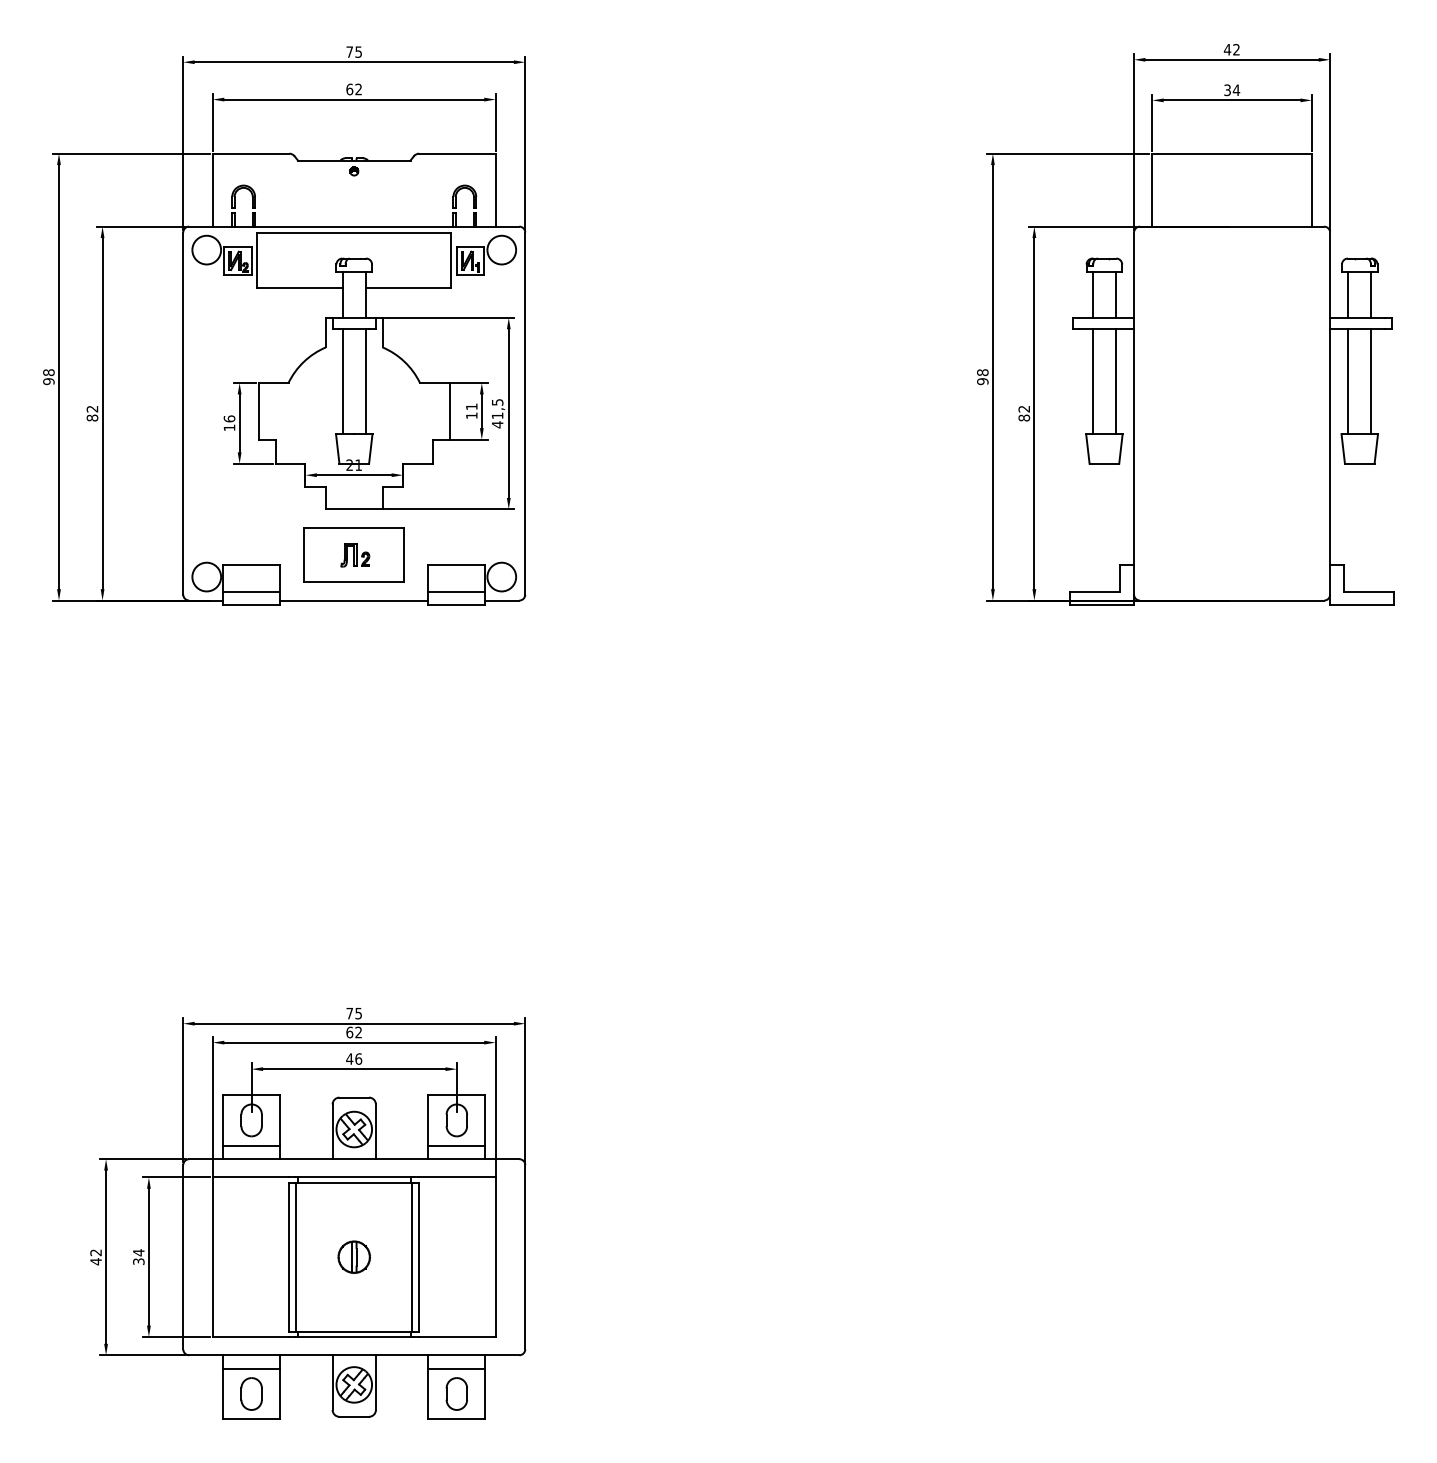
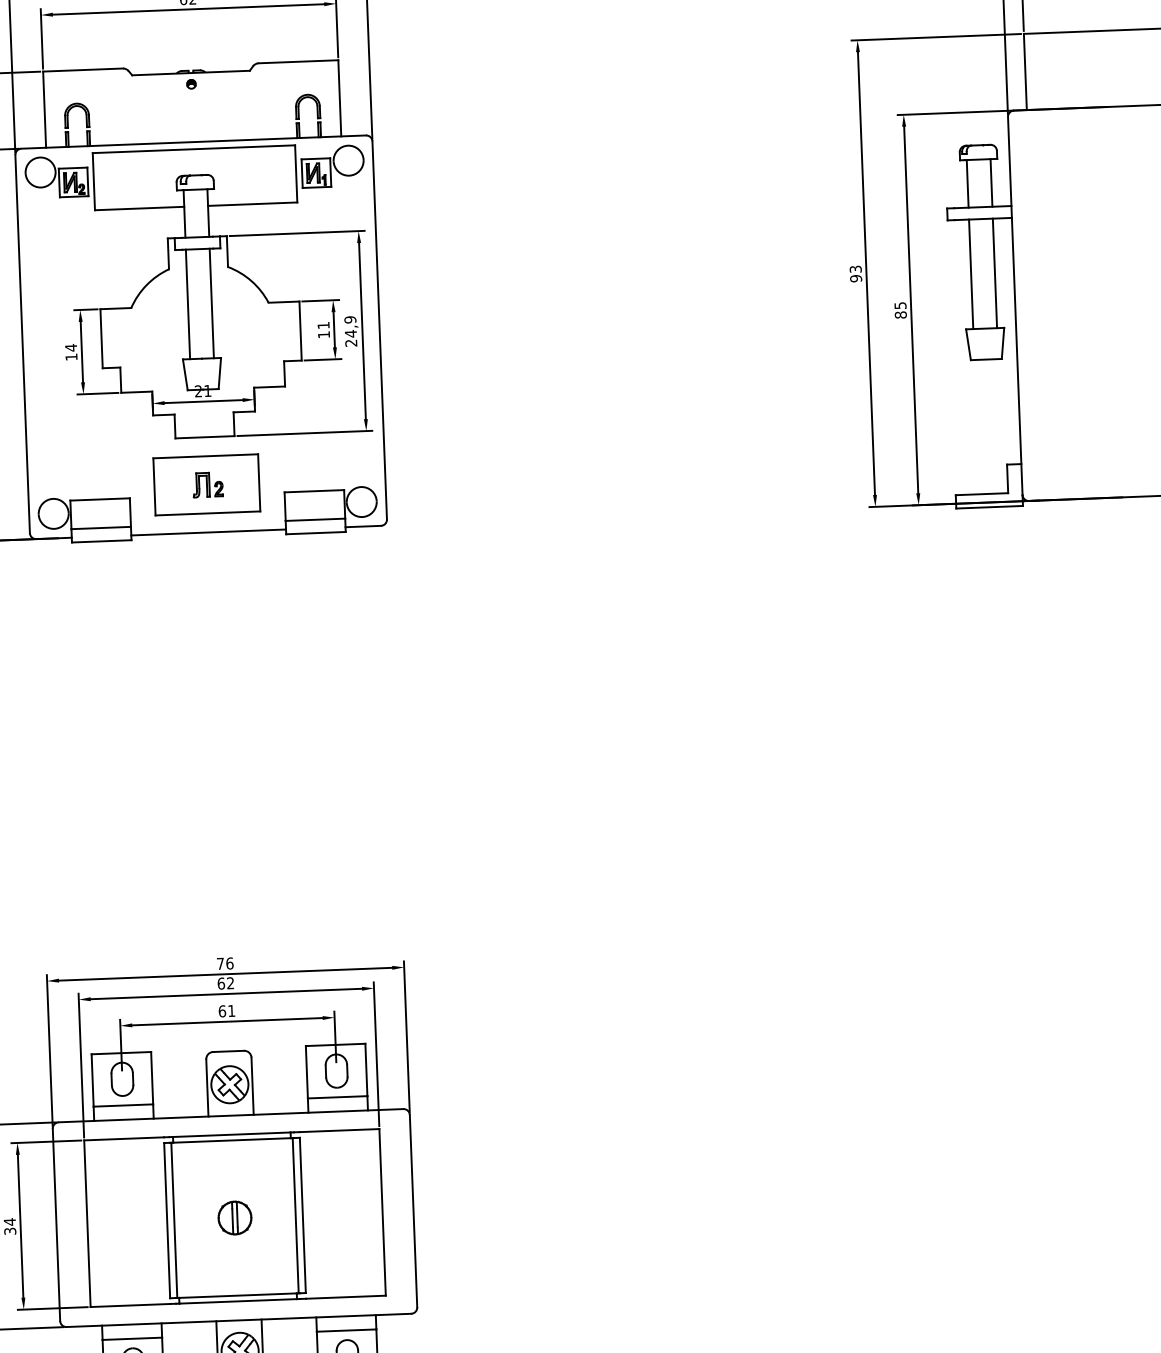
text: (982, 372) -> (855, 269), 98 -> 93
text: (1024, 408) -> (900, 305), 82 -> 85
text: (497, 413) -> (350, 331), 41,5 -> 24,9
text: (229, 418) -> (71, 347), 16 -> 14
text: (358, 1013) -> (229, 963), 75 -> 76
text: (354, 1058) -> (227, 1010), 46 -> 61

